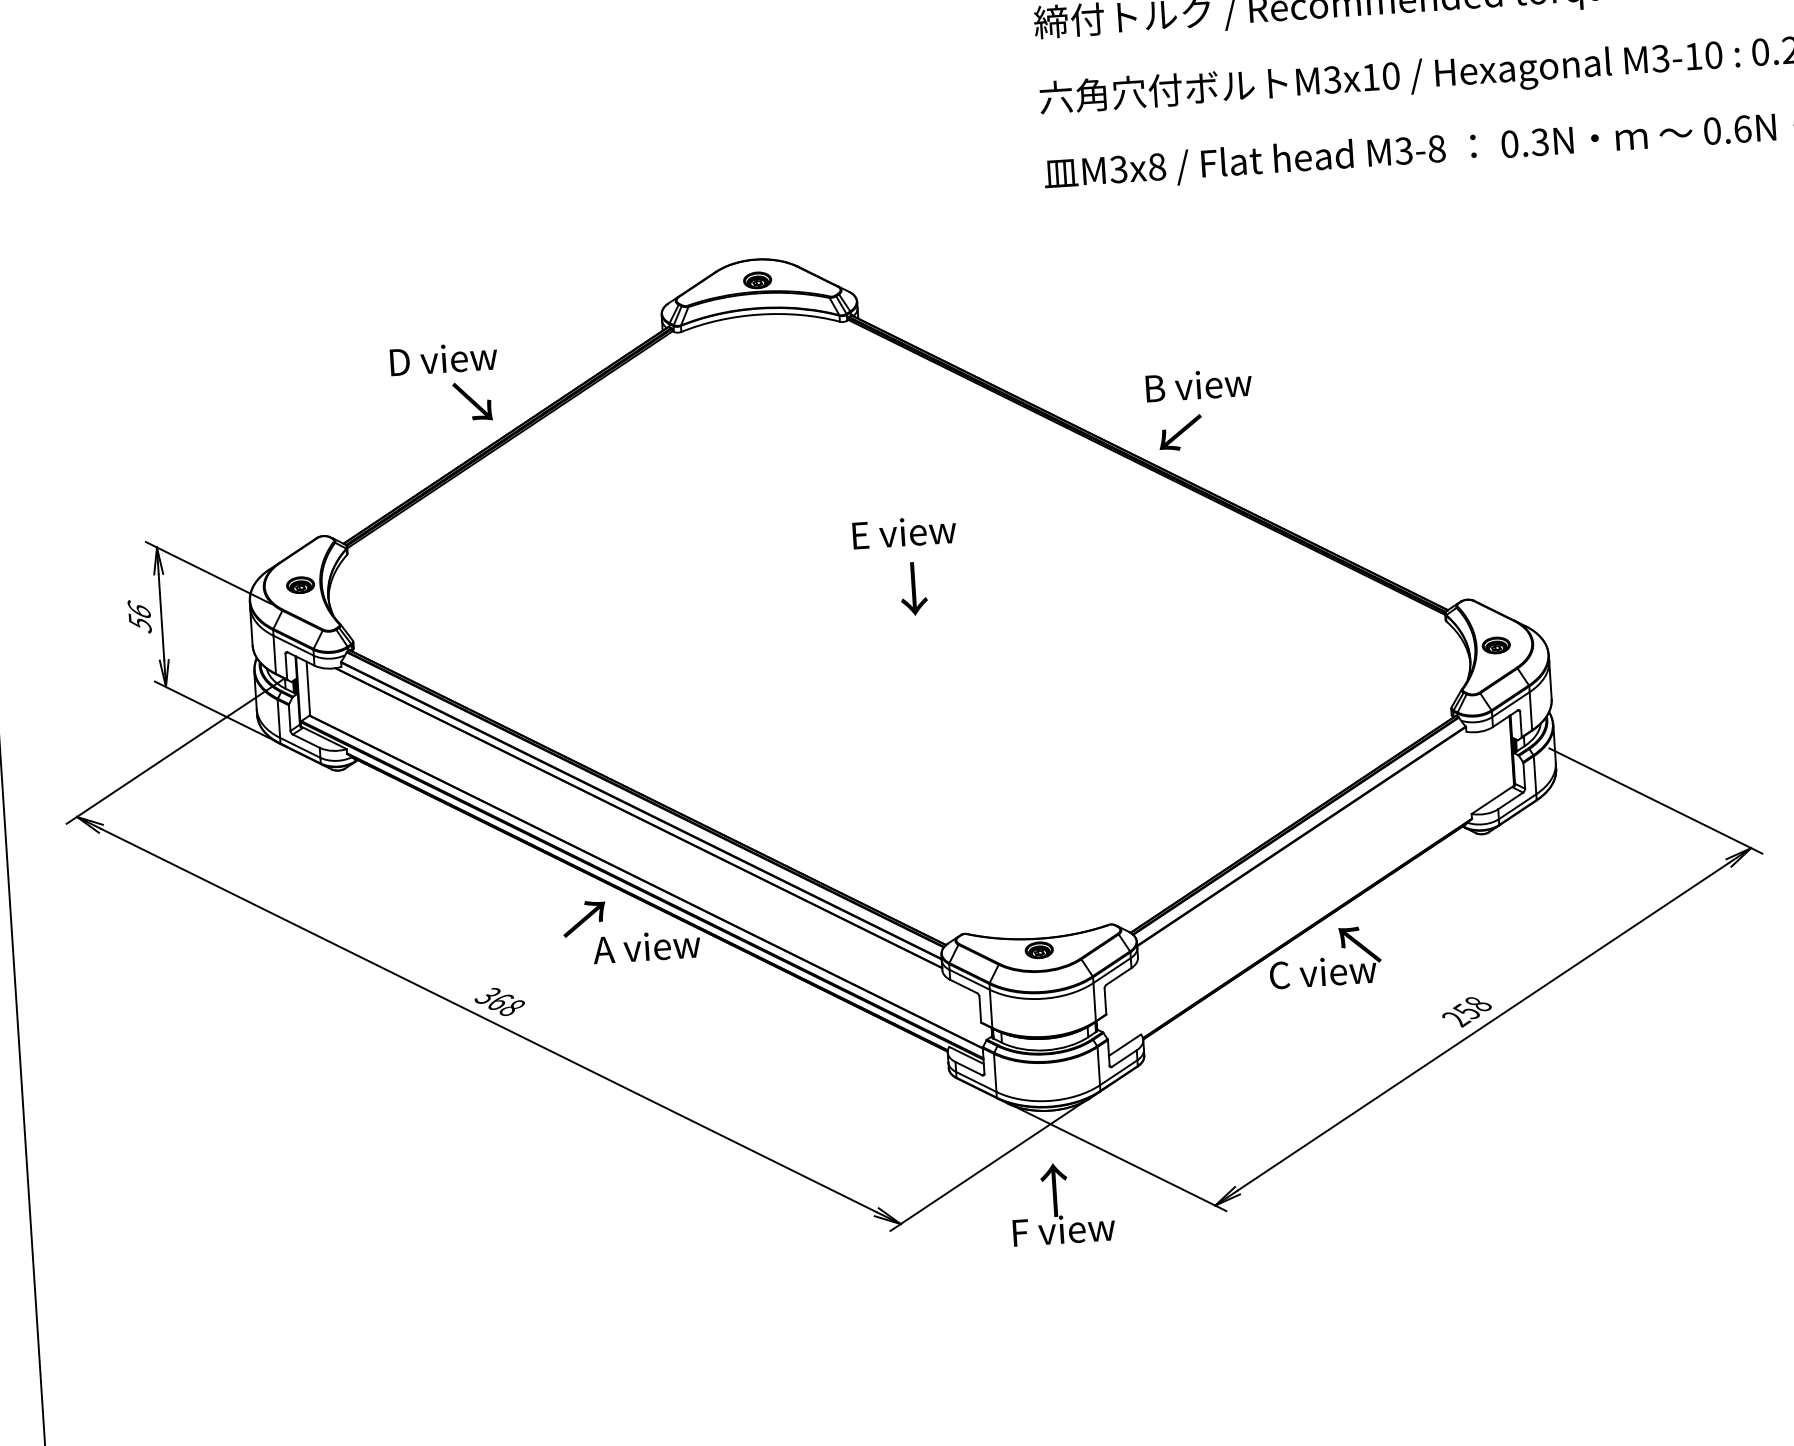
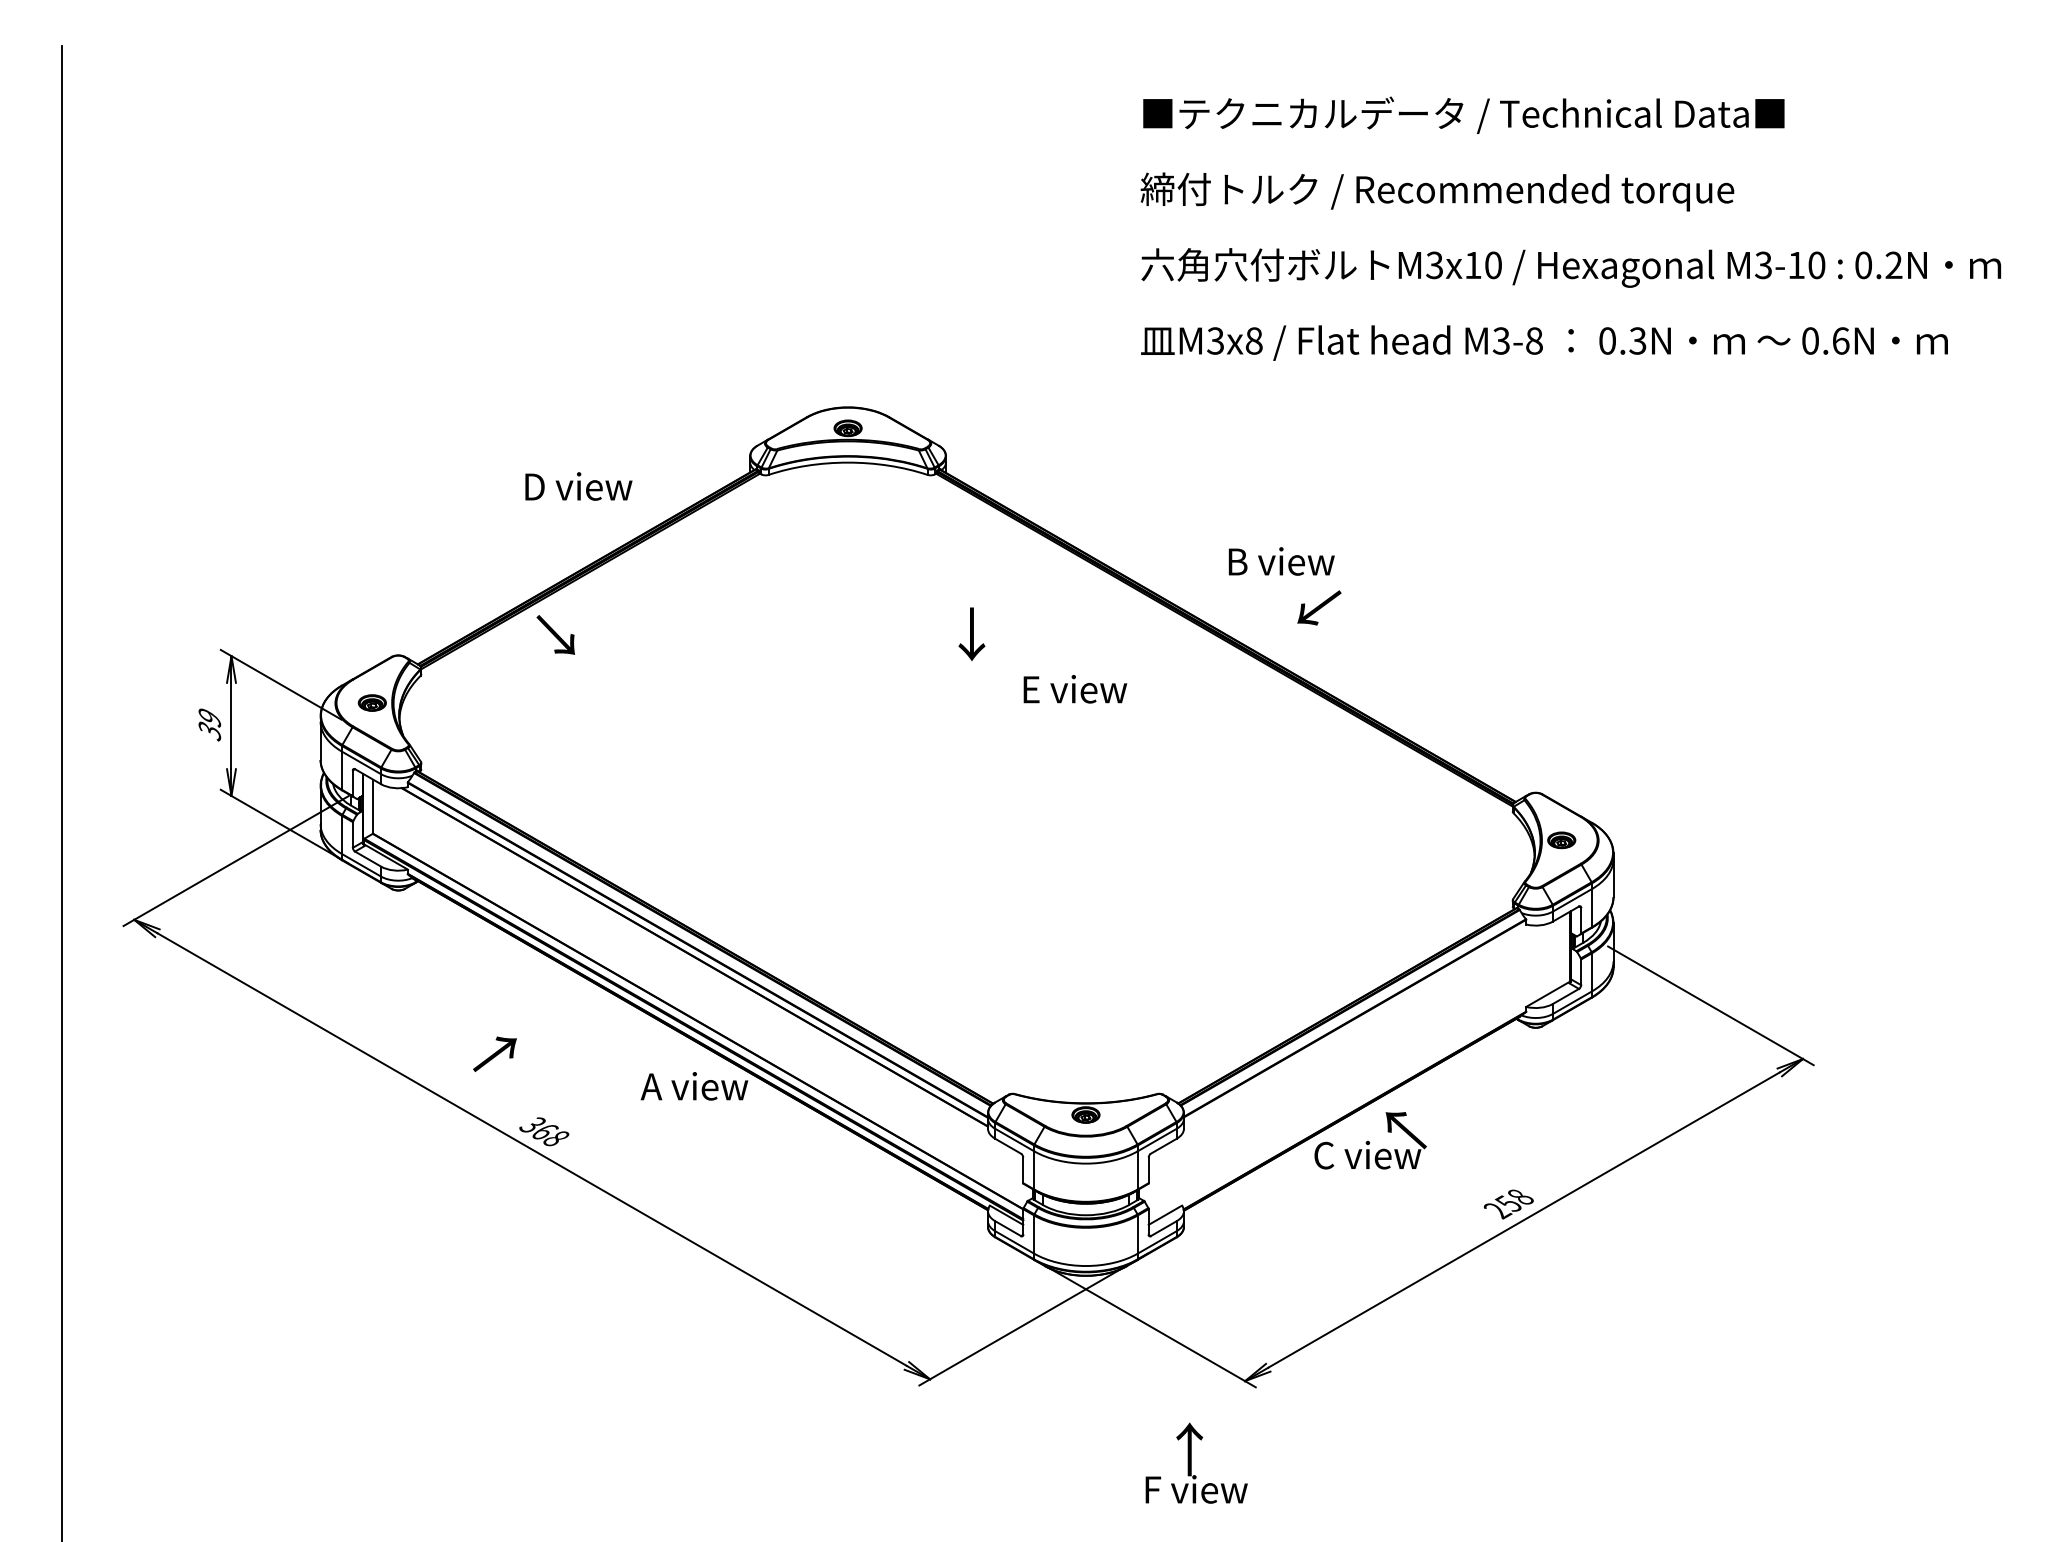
text: (443, 358) -> (578, 486), moved
text: (472, 401) -> (555, 634), moved
text: (1180, 432) -> (1319, 607), moved
text: (904, 532) -> (1075, 689), moved
text: (913, 588) -> (971, 633), moved
text: (139, 615) -> (209, 722), 56 -> 39
text: (583, 918) -> (494, 1053), moved
text: (1062, 1202) -> (1196, 1462), moved

